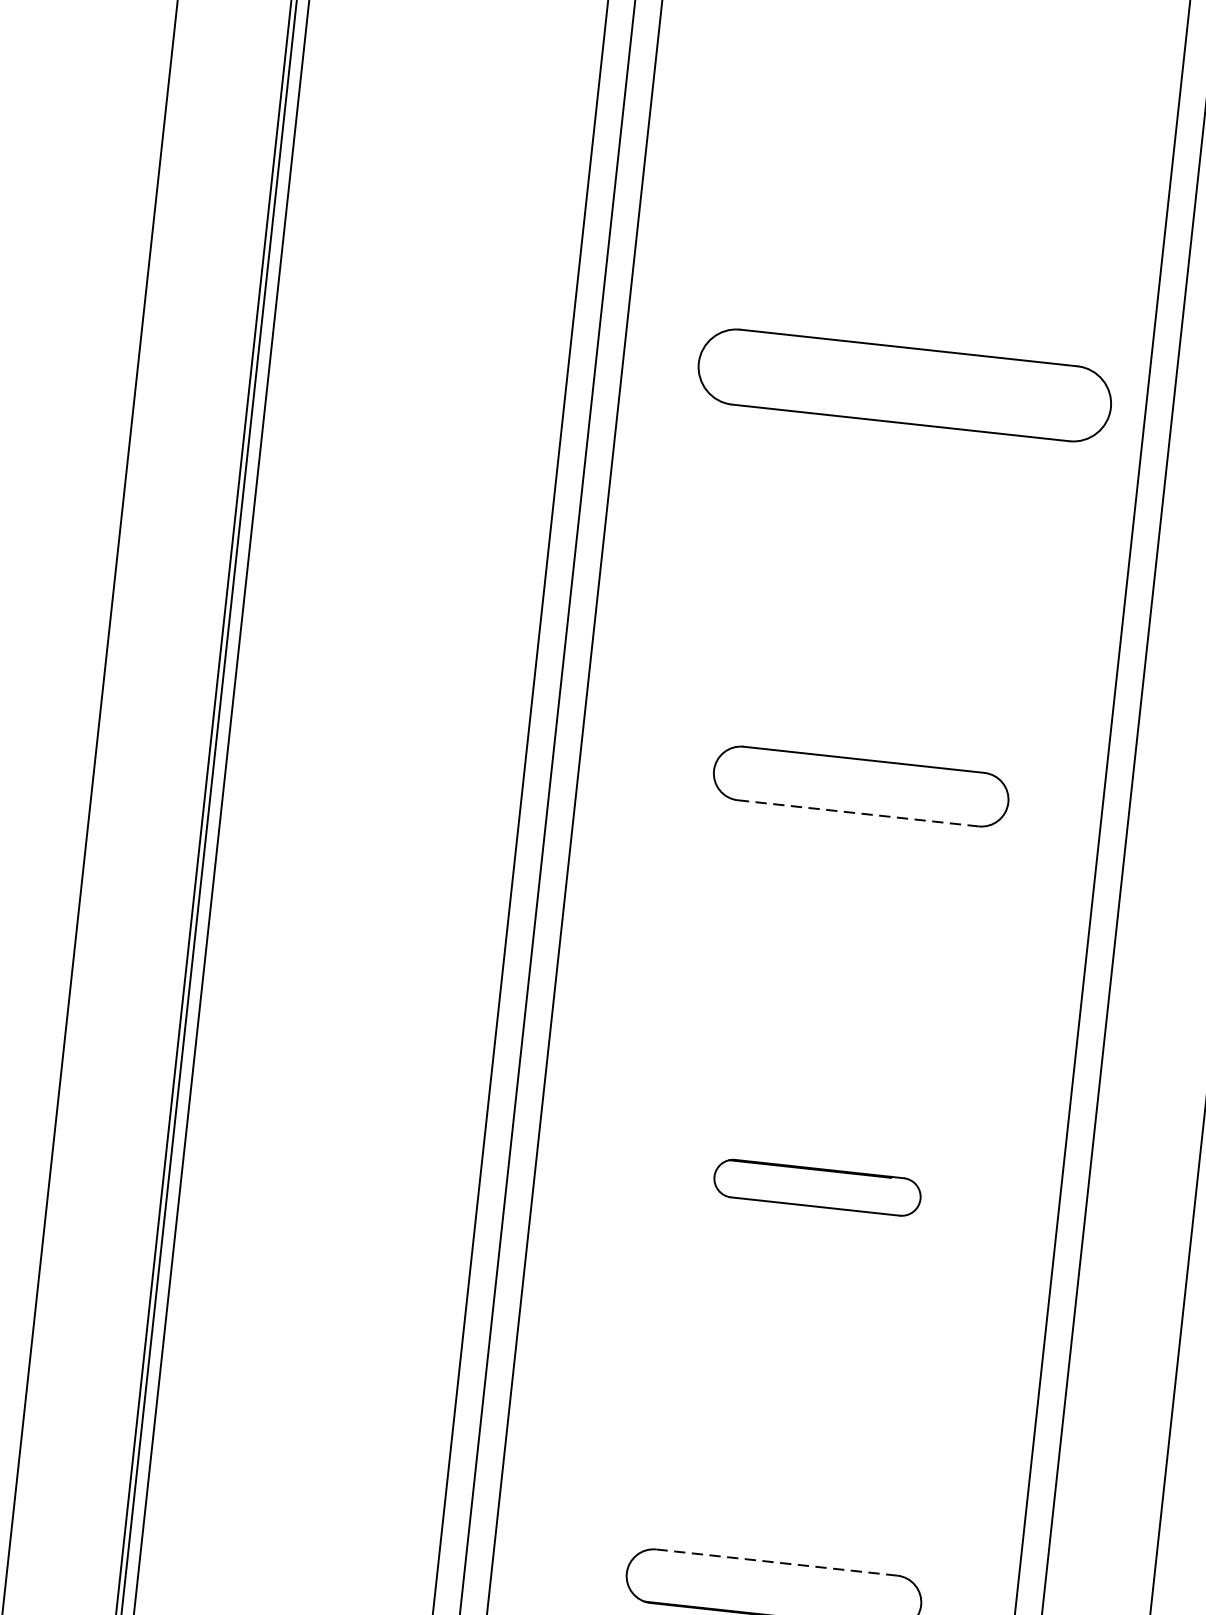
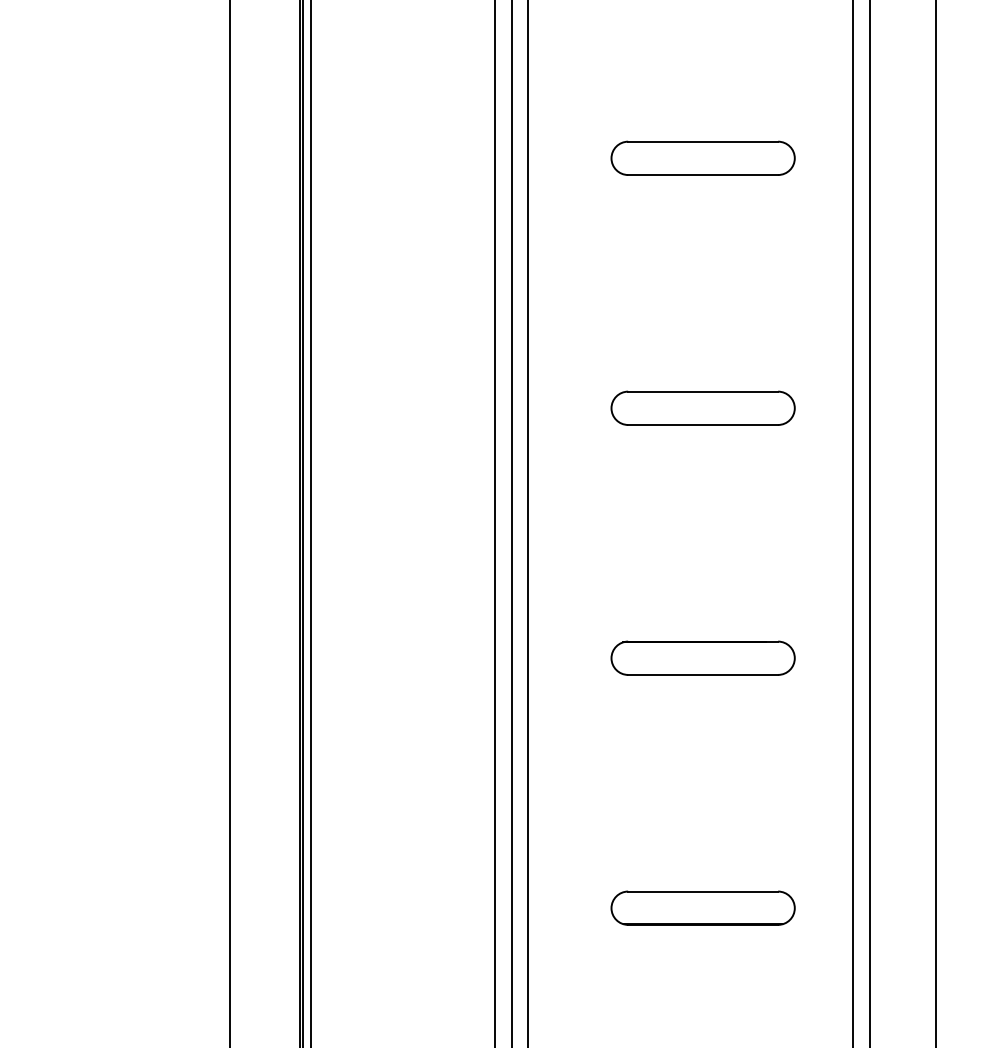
part: (903, 383) -> (702, 157), size x0.71
line: (858, 812) -> (703, 424), dashed -> solid
part: (816, 1186) -> (702, 657), size x1.43
line: (777, 1562) -> (703, 891), dashed -> solid

